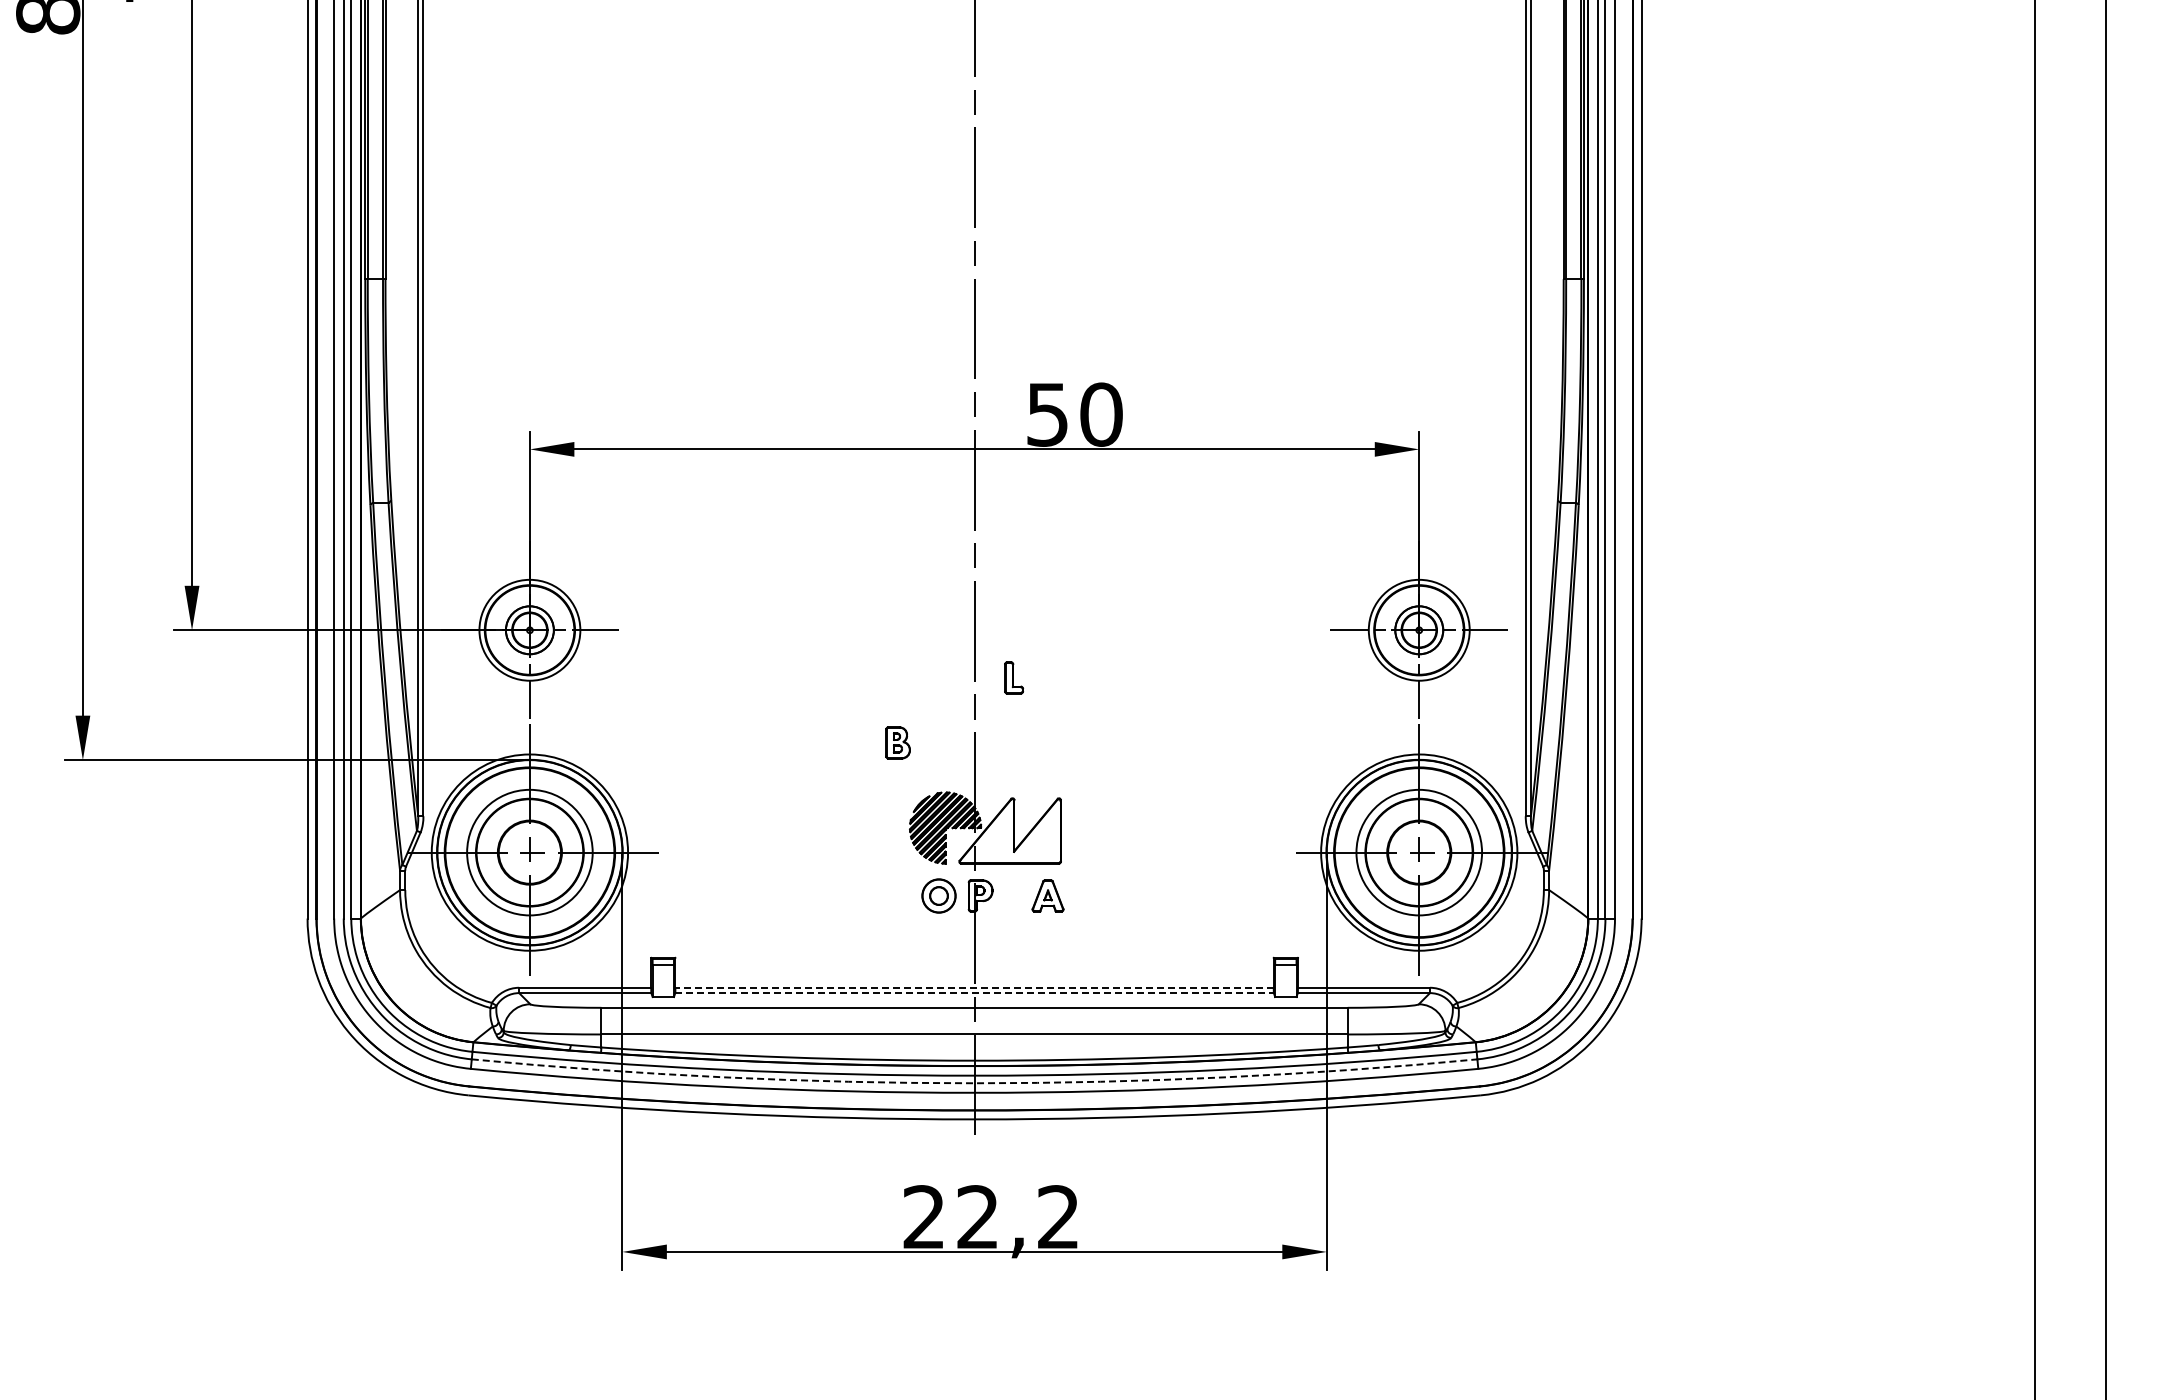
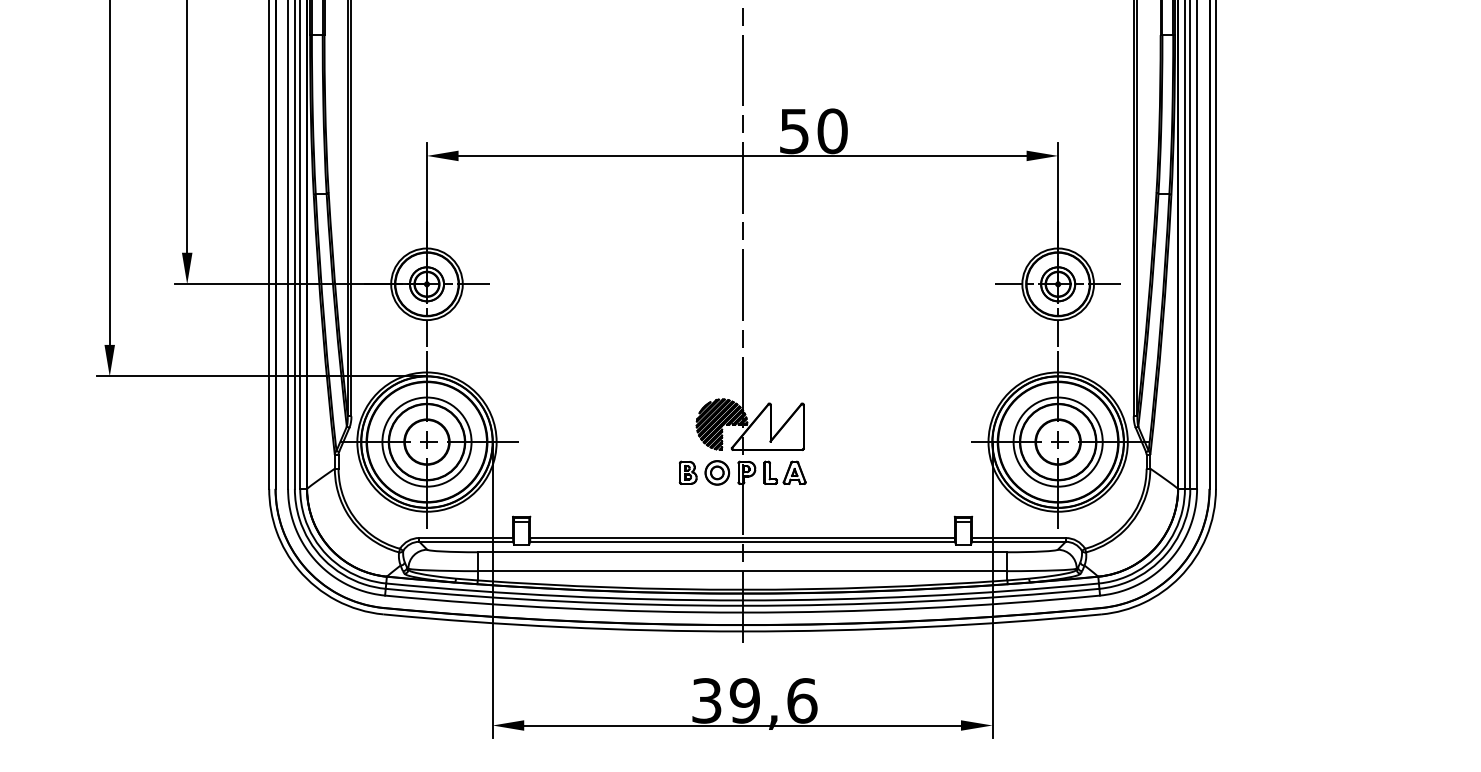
part: (1013, 677) -> (770, 472), moved
part: (897, 742) -> (687, 472), moved
line: (974, 987) -> (742, 537), dashed -> solid
line: (975, 993) -> (743, 542), dashed -> solid
arc: (974, 1083) -> (742, 605), dashed -> solid
text: (991, 1217) -> (754, 701), 22,2 -> 39,6

